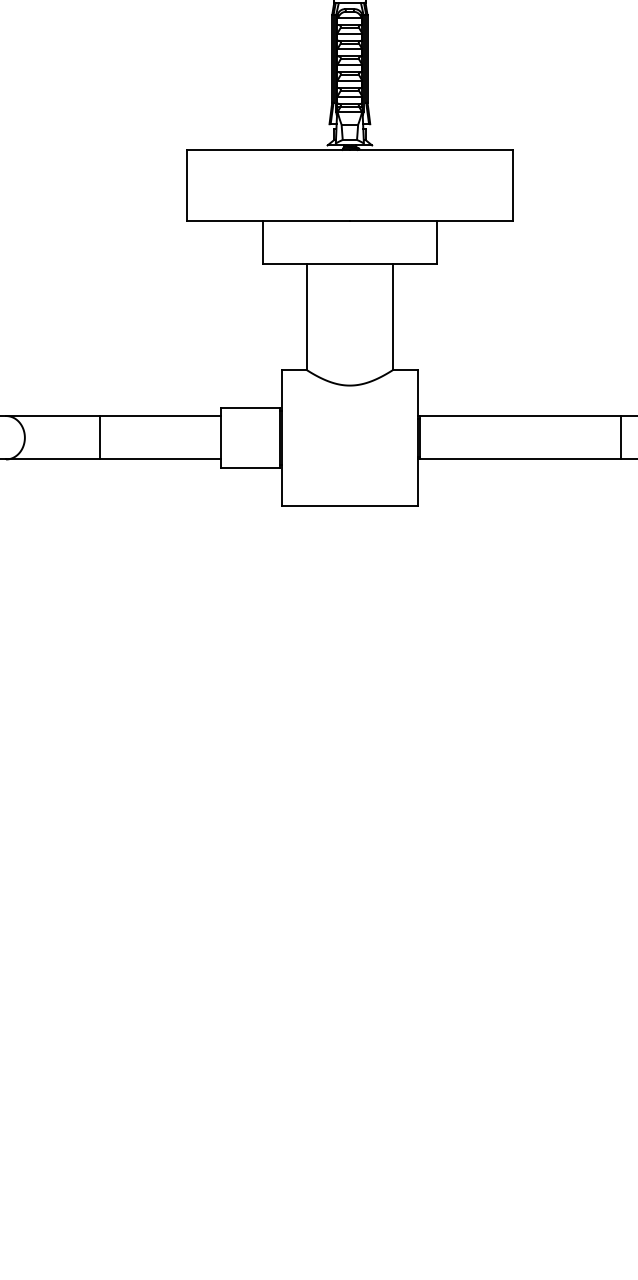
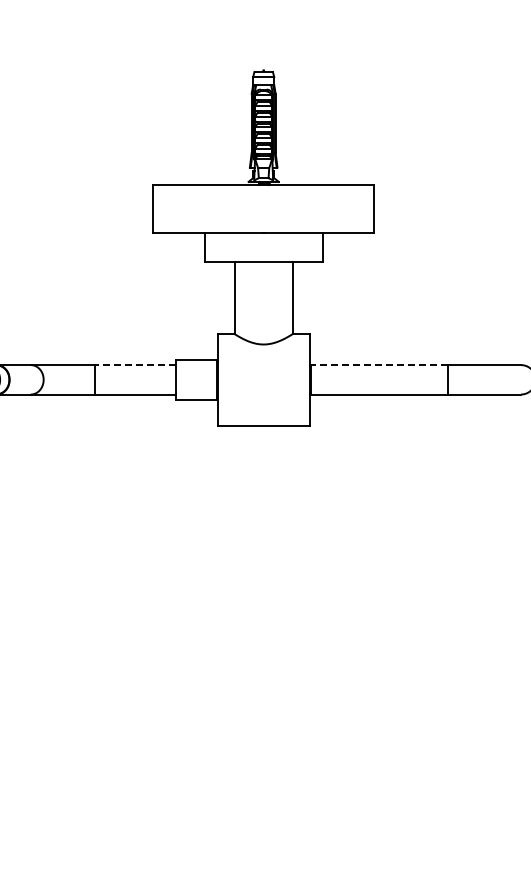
line: (160, 416) -> (135, 365), solid -> dashed
line: (520, 416) -> (379, 365), solid -> dashed

